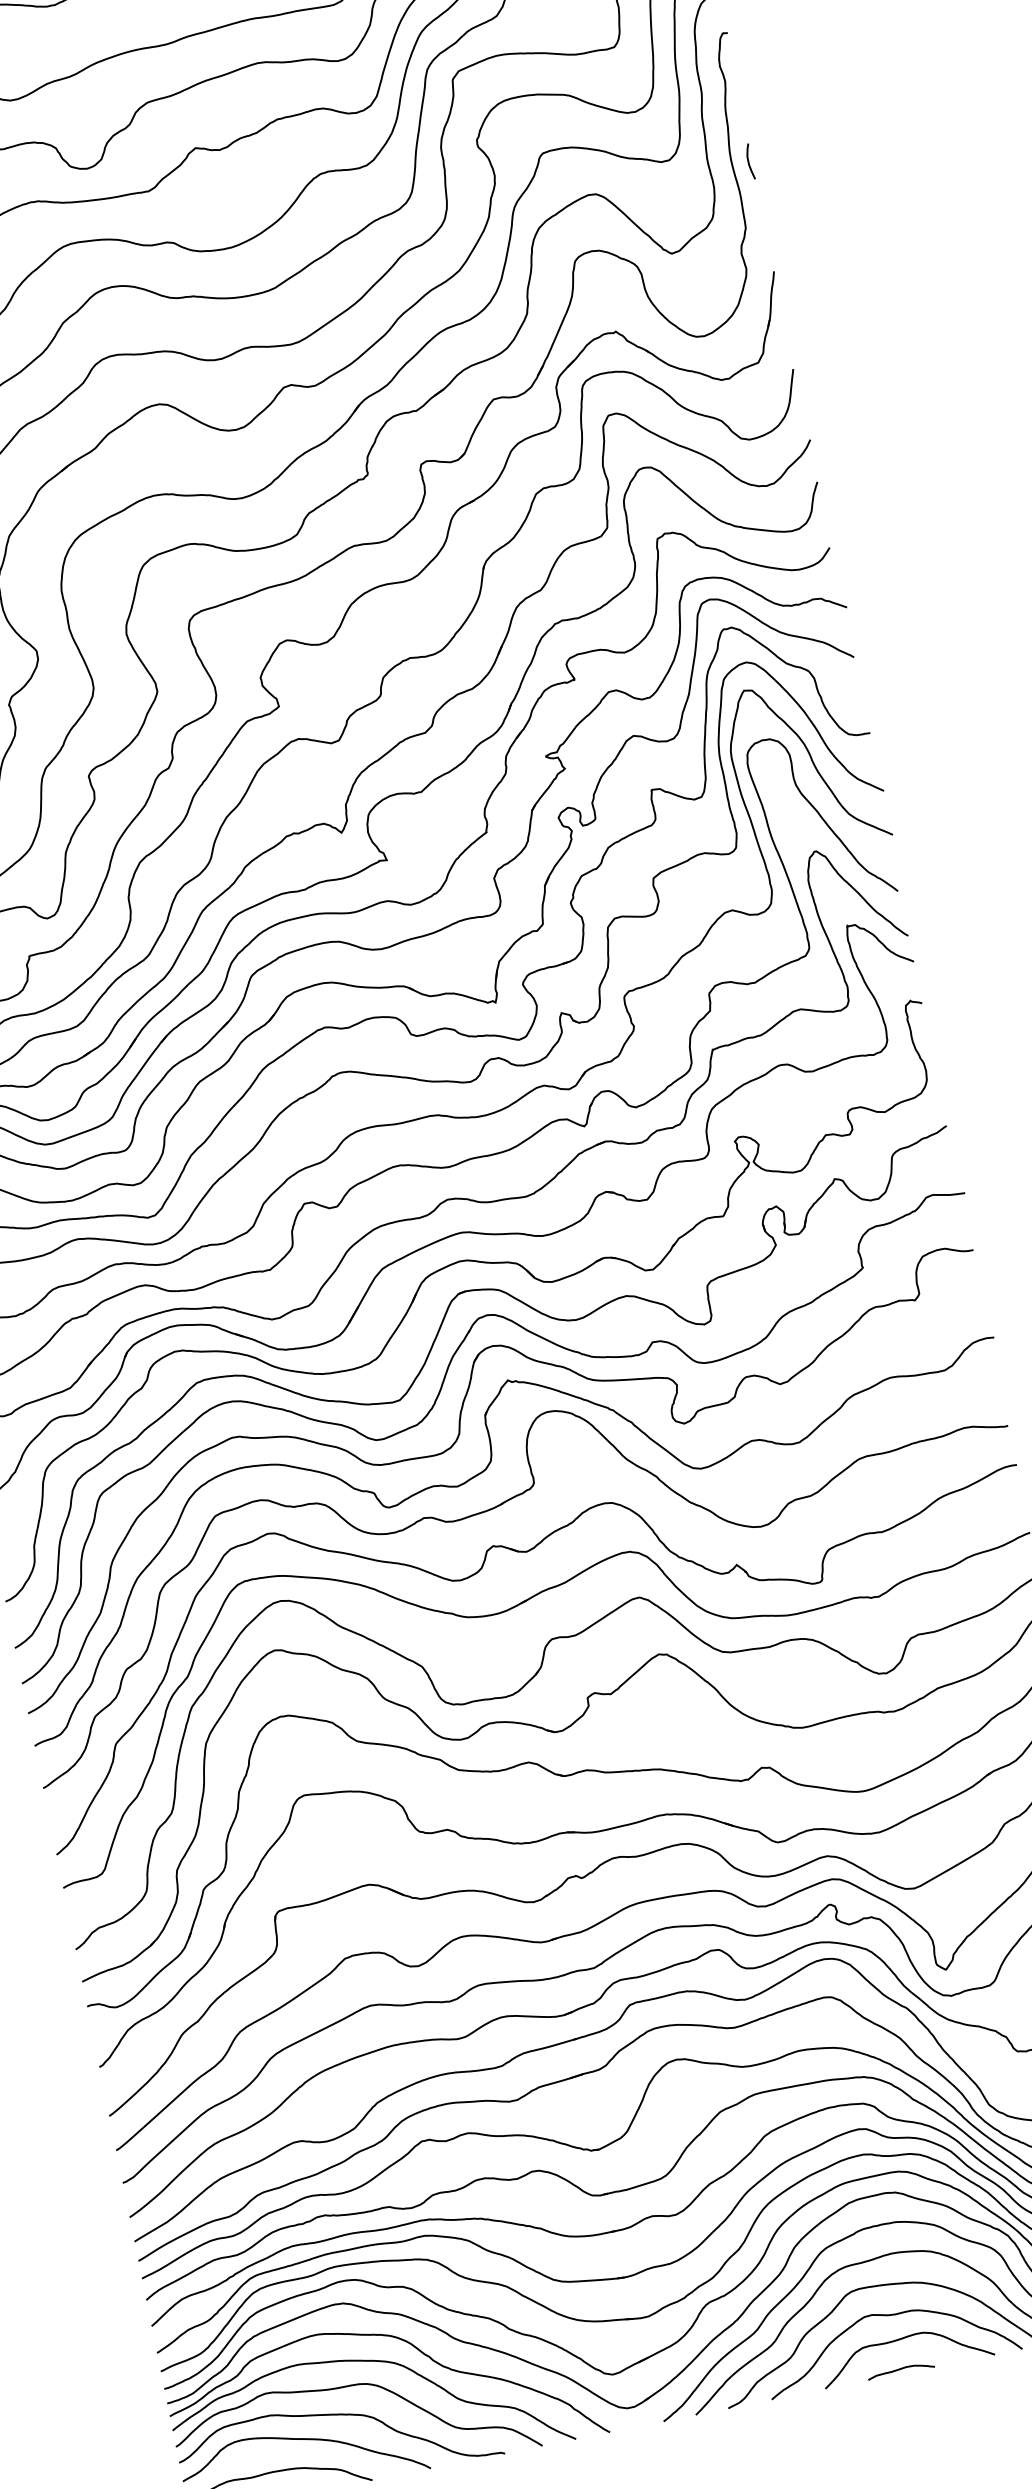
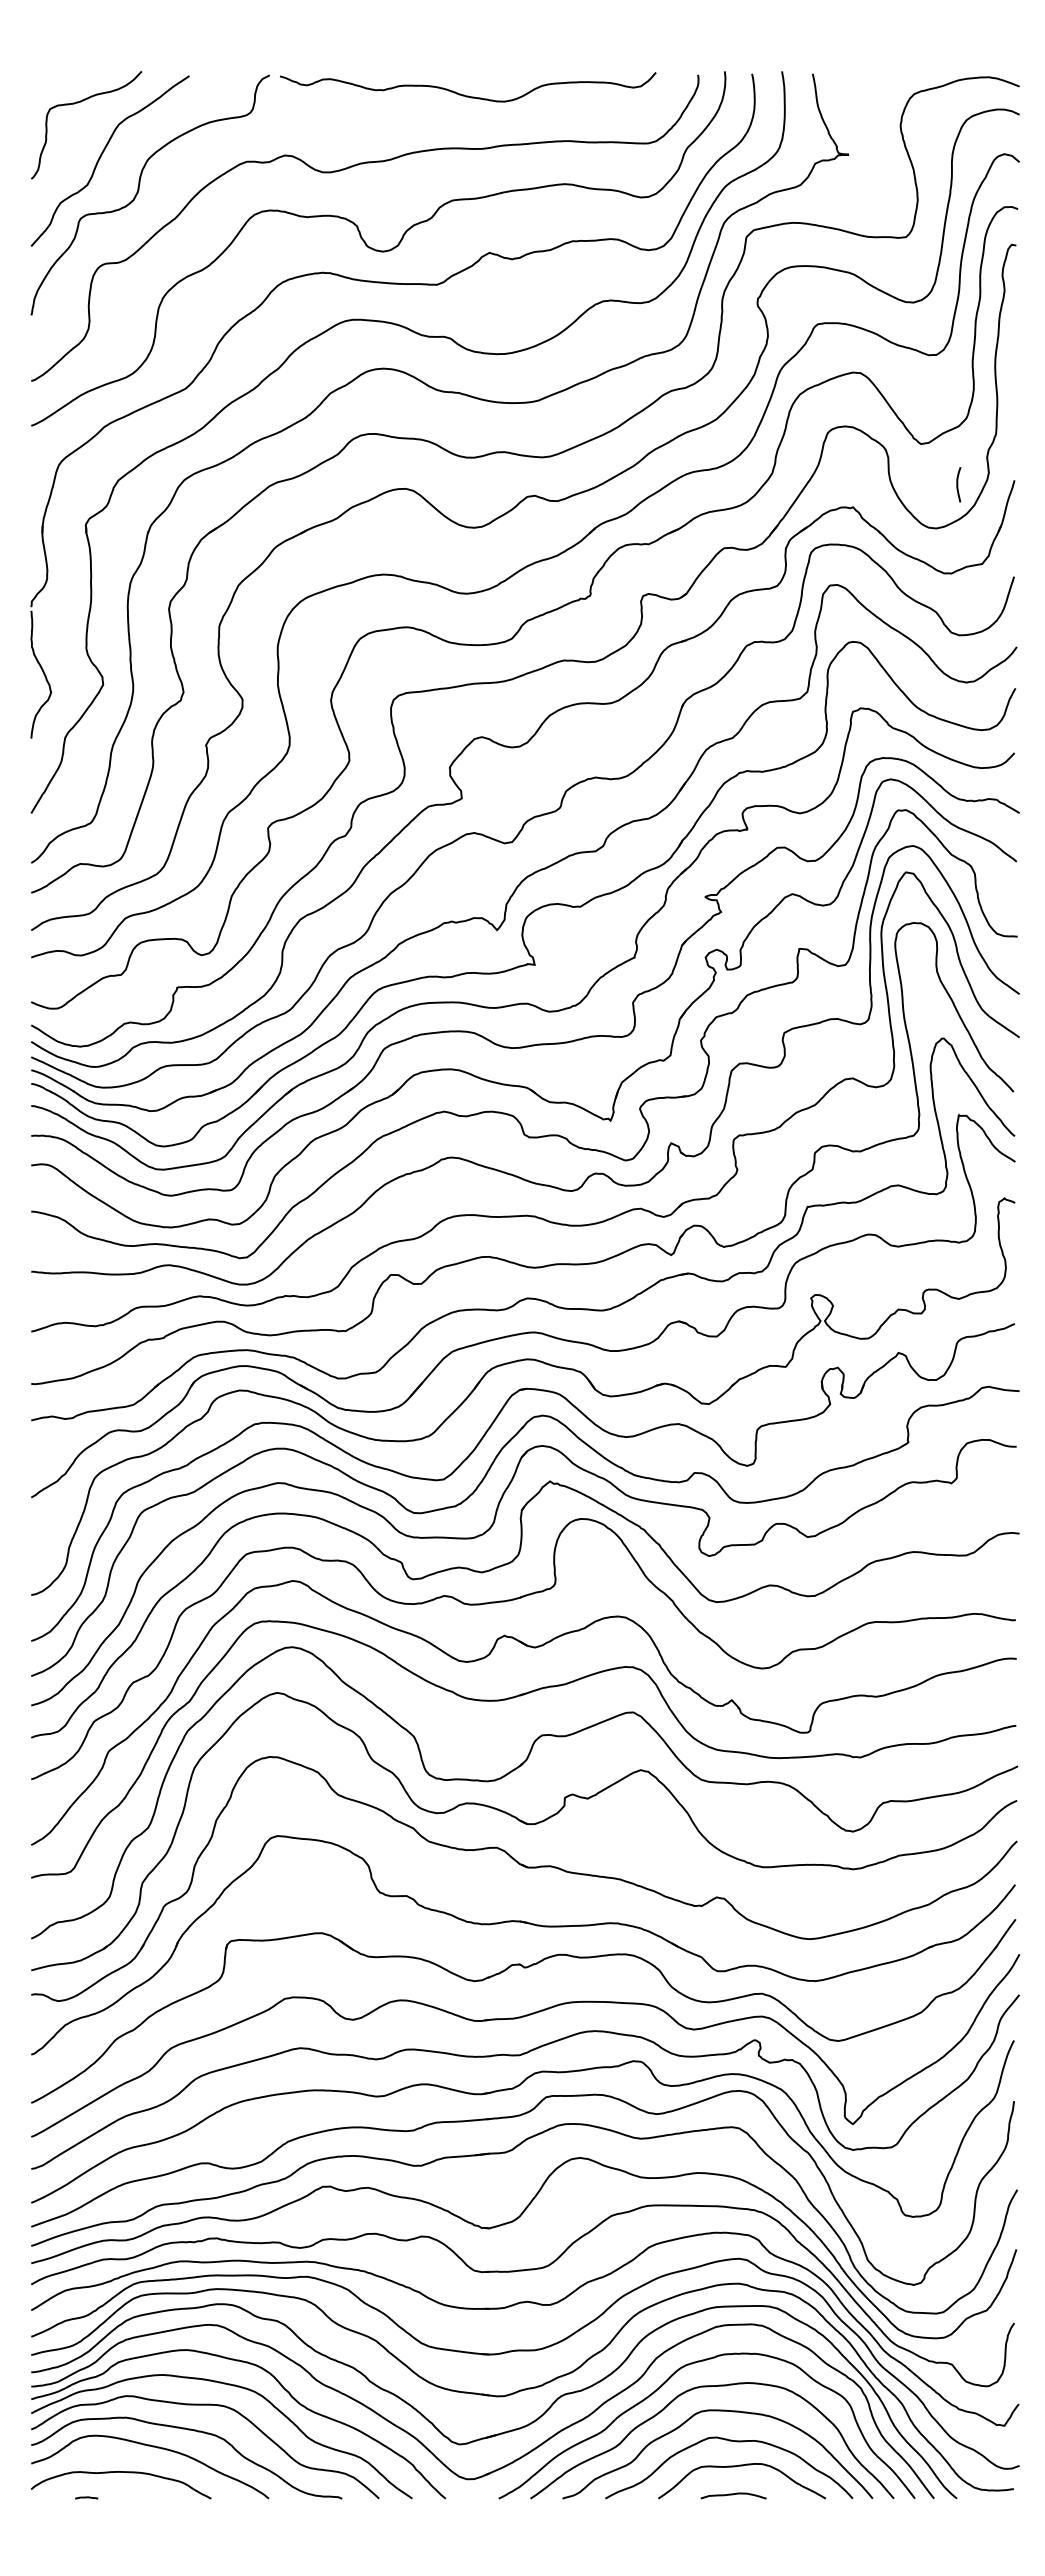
curve: (749, 161) -> (958, 484), moved

